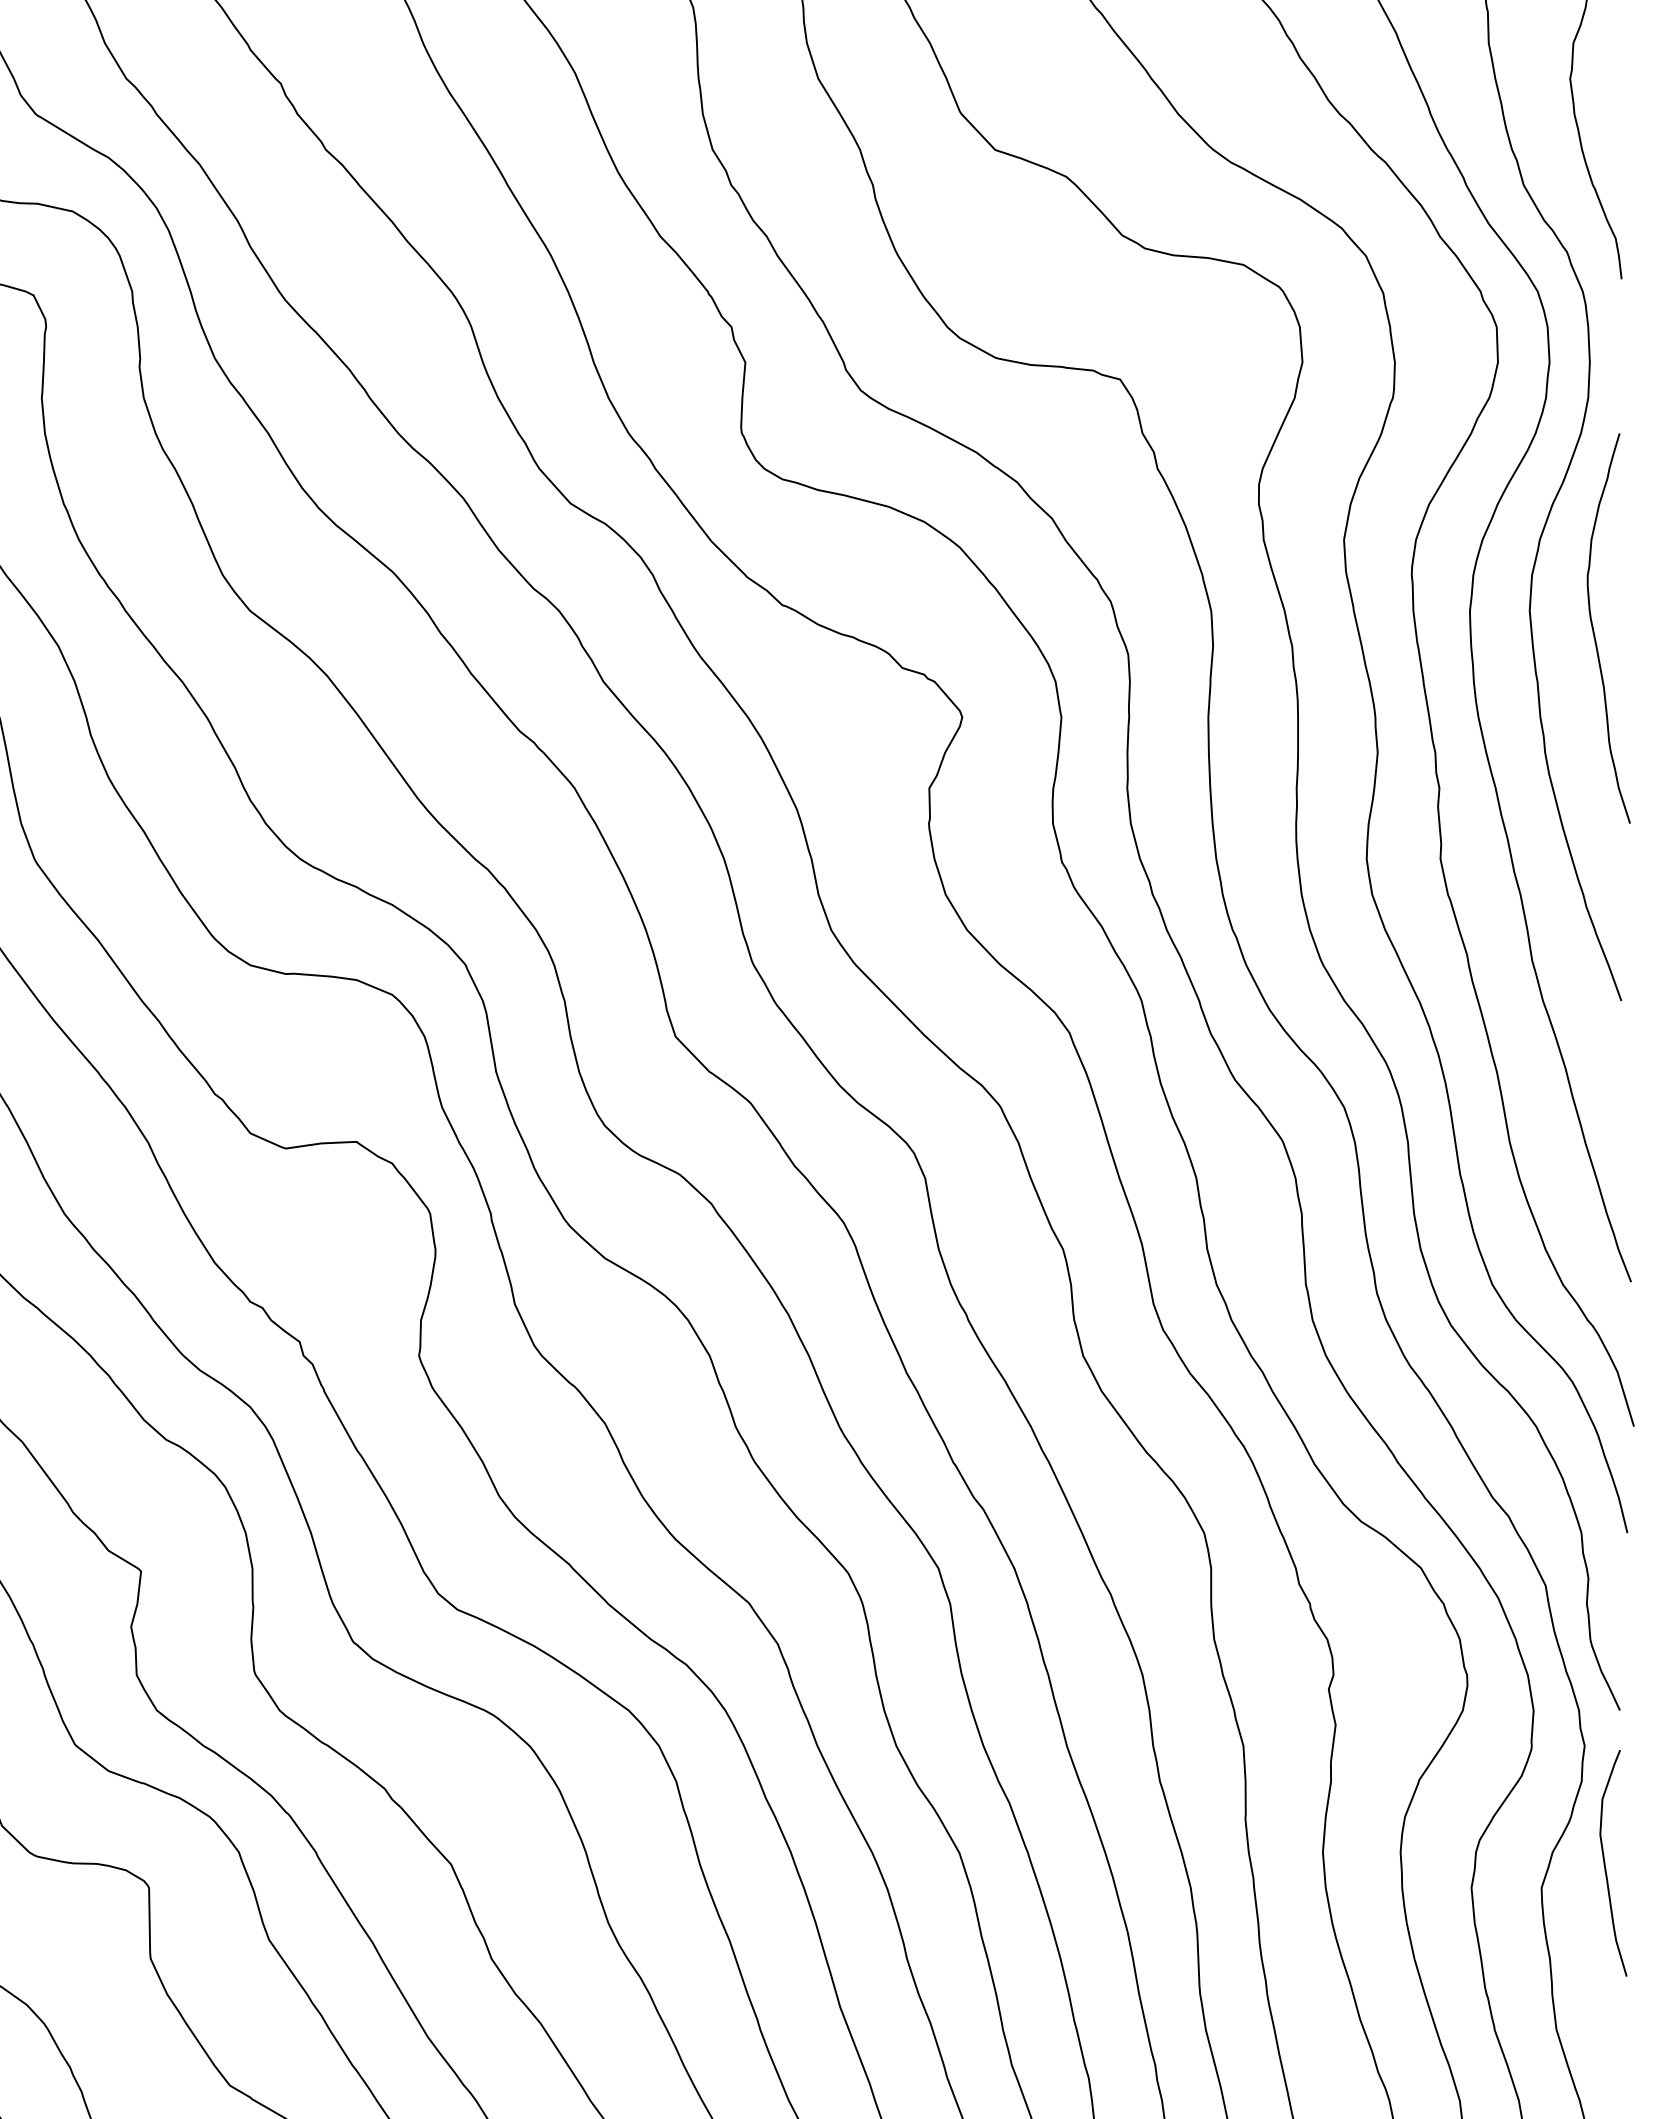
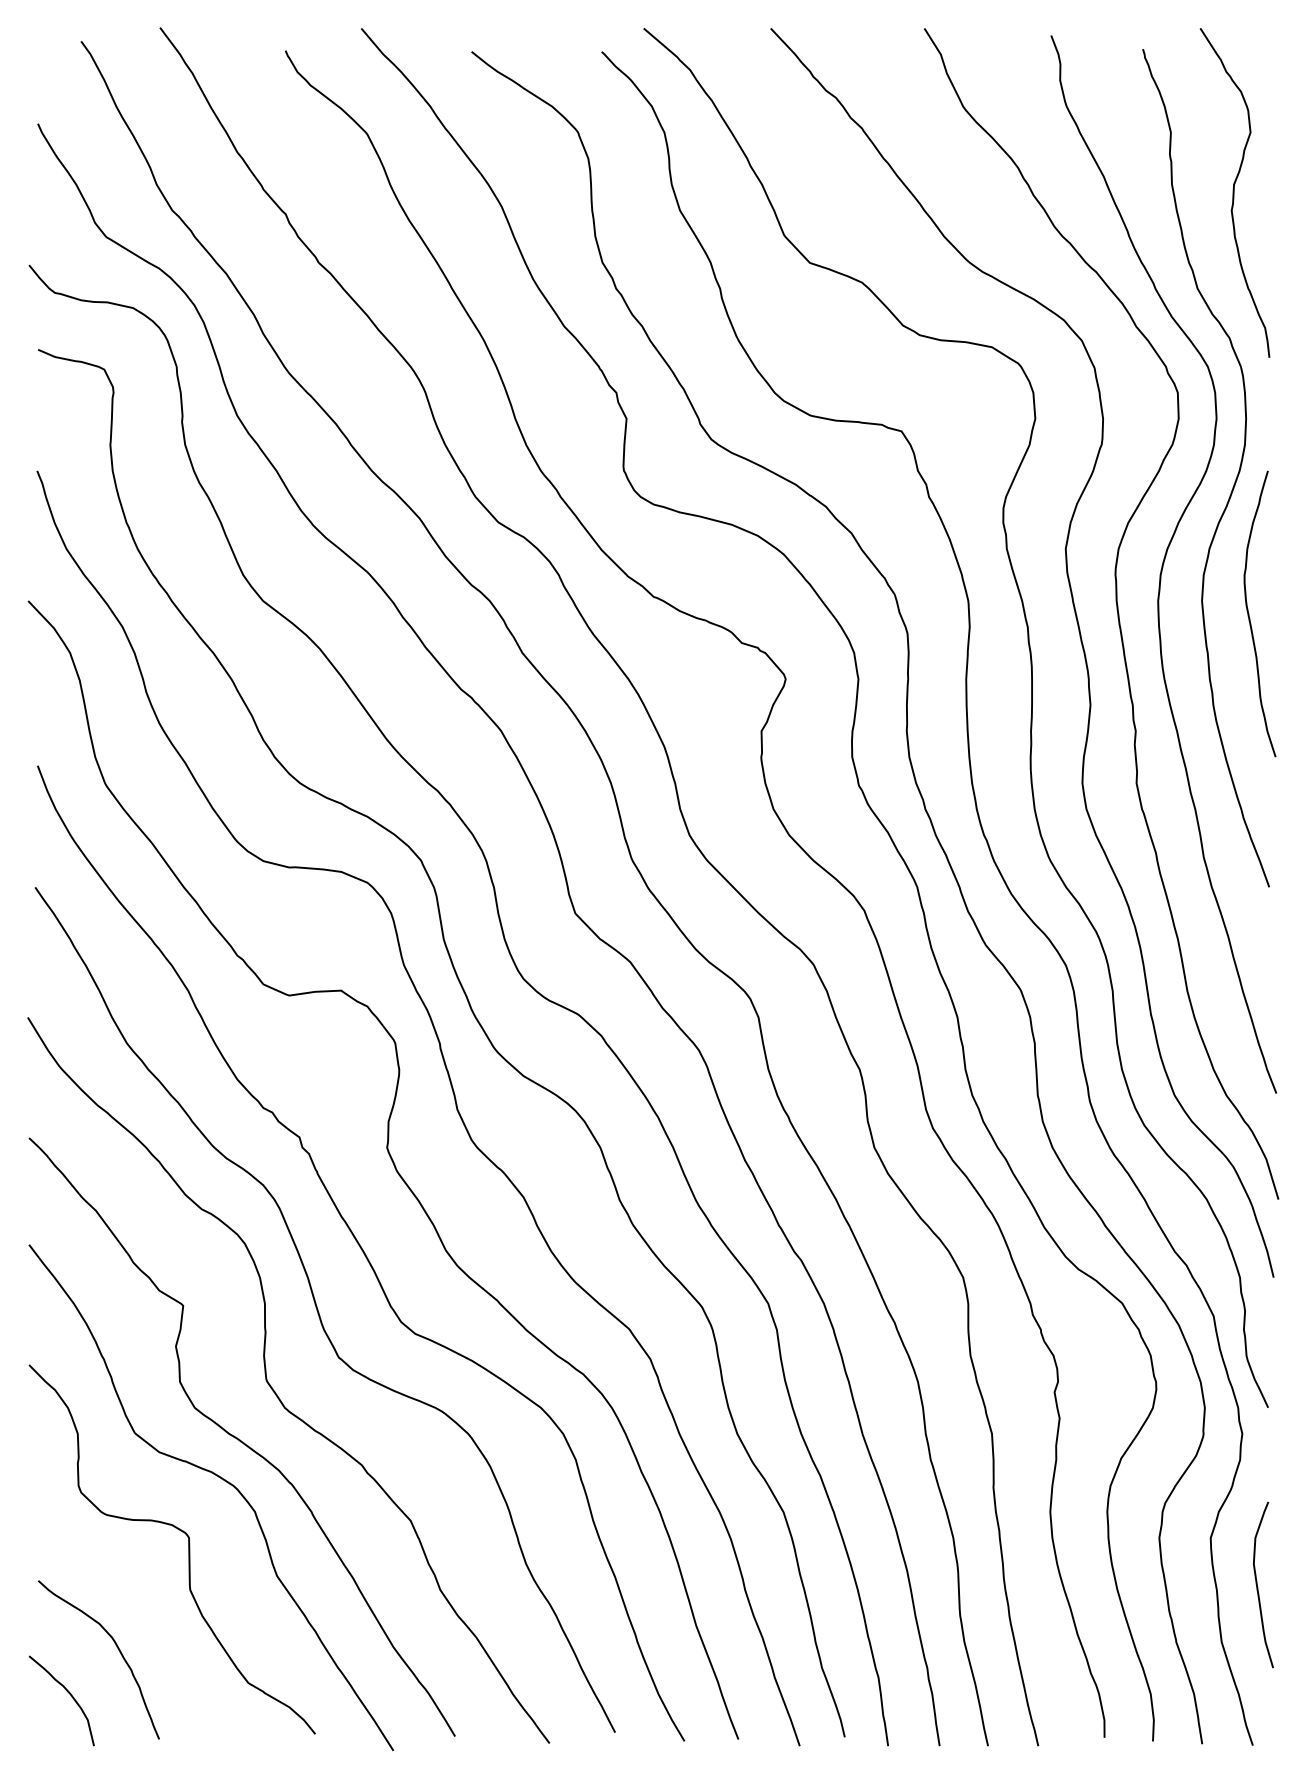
curve: (1606, 1866) -> (1258, 1587), moved

